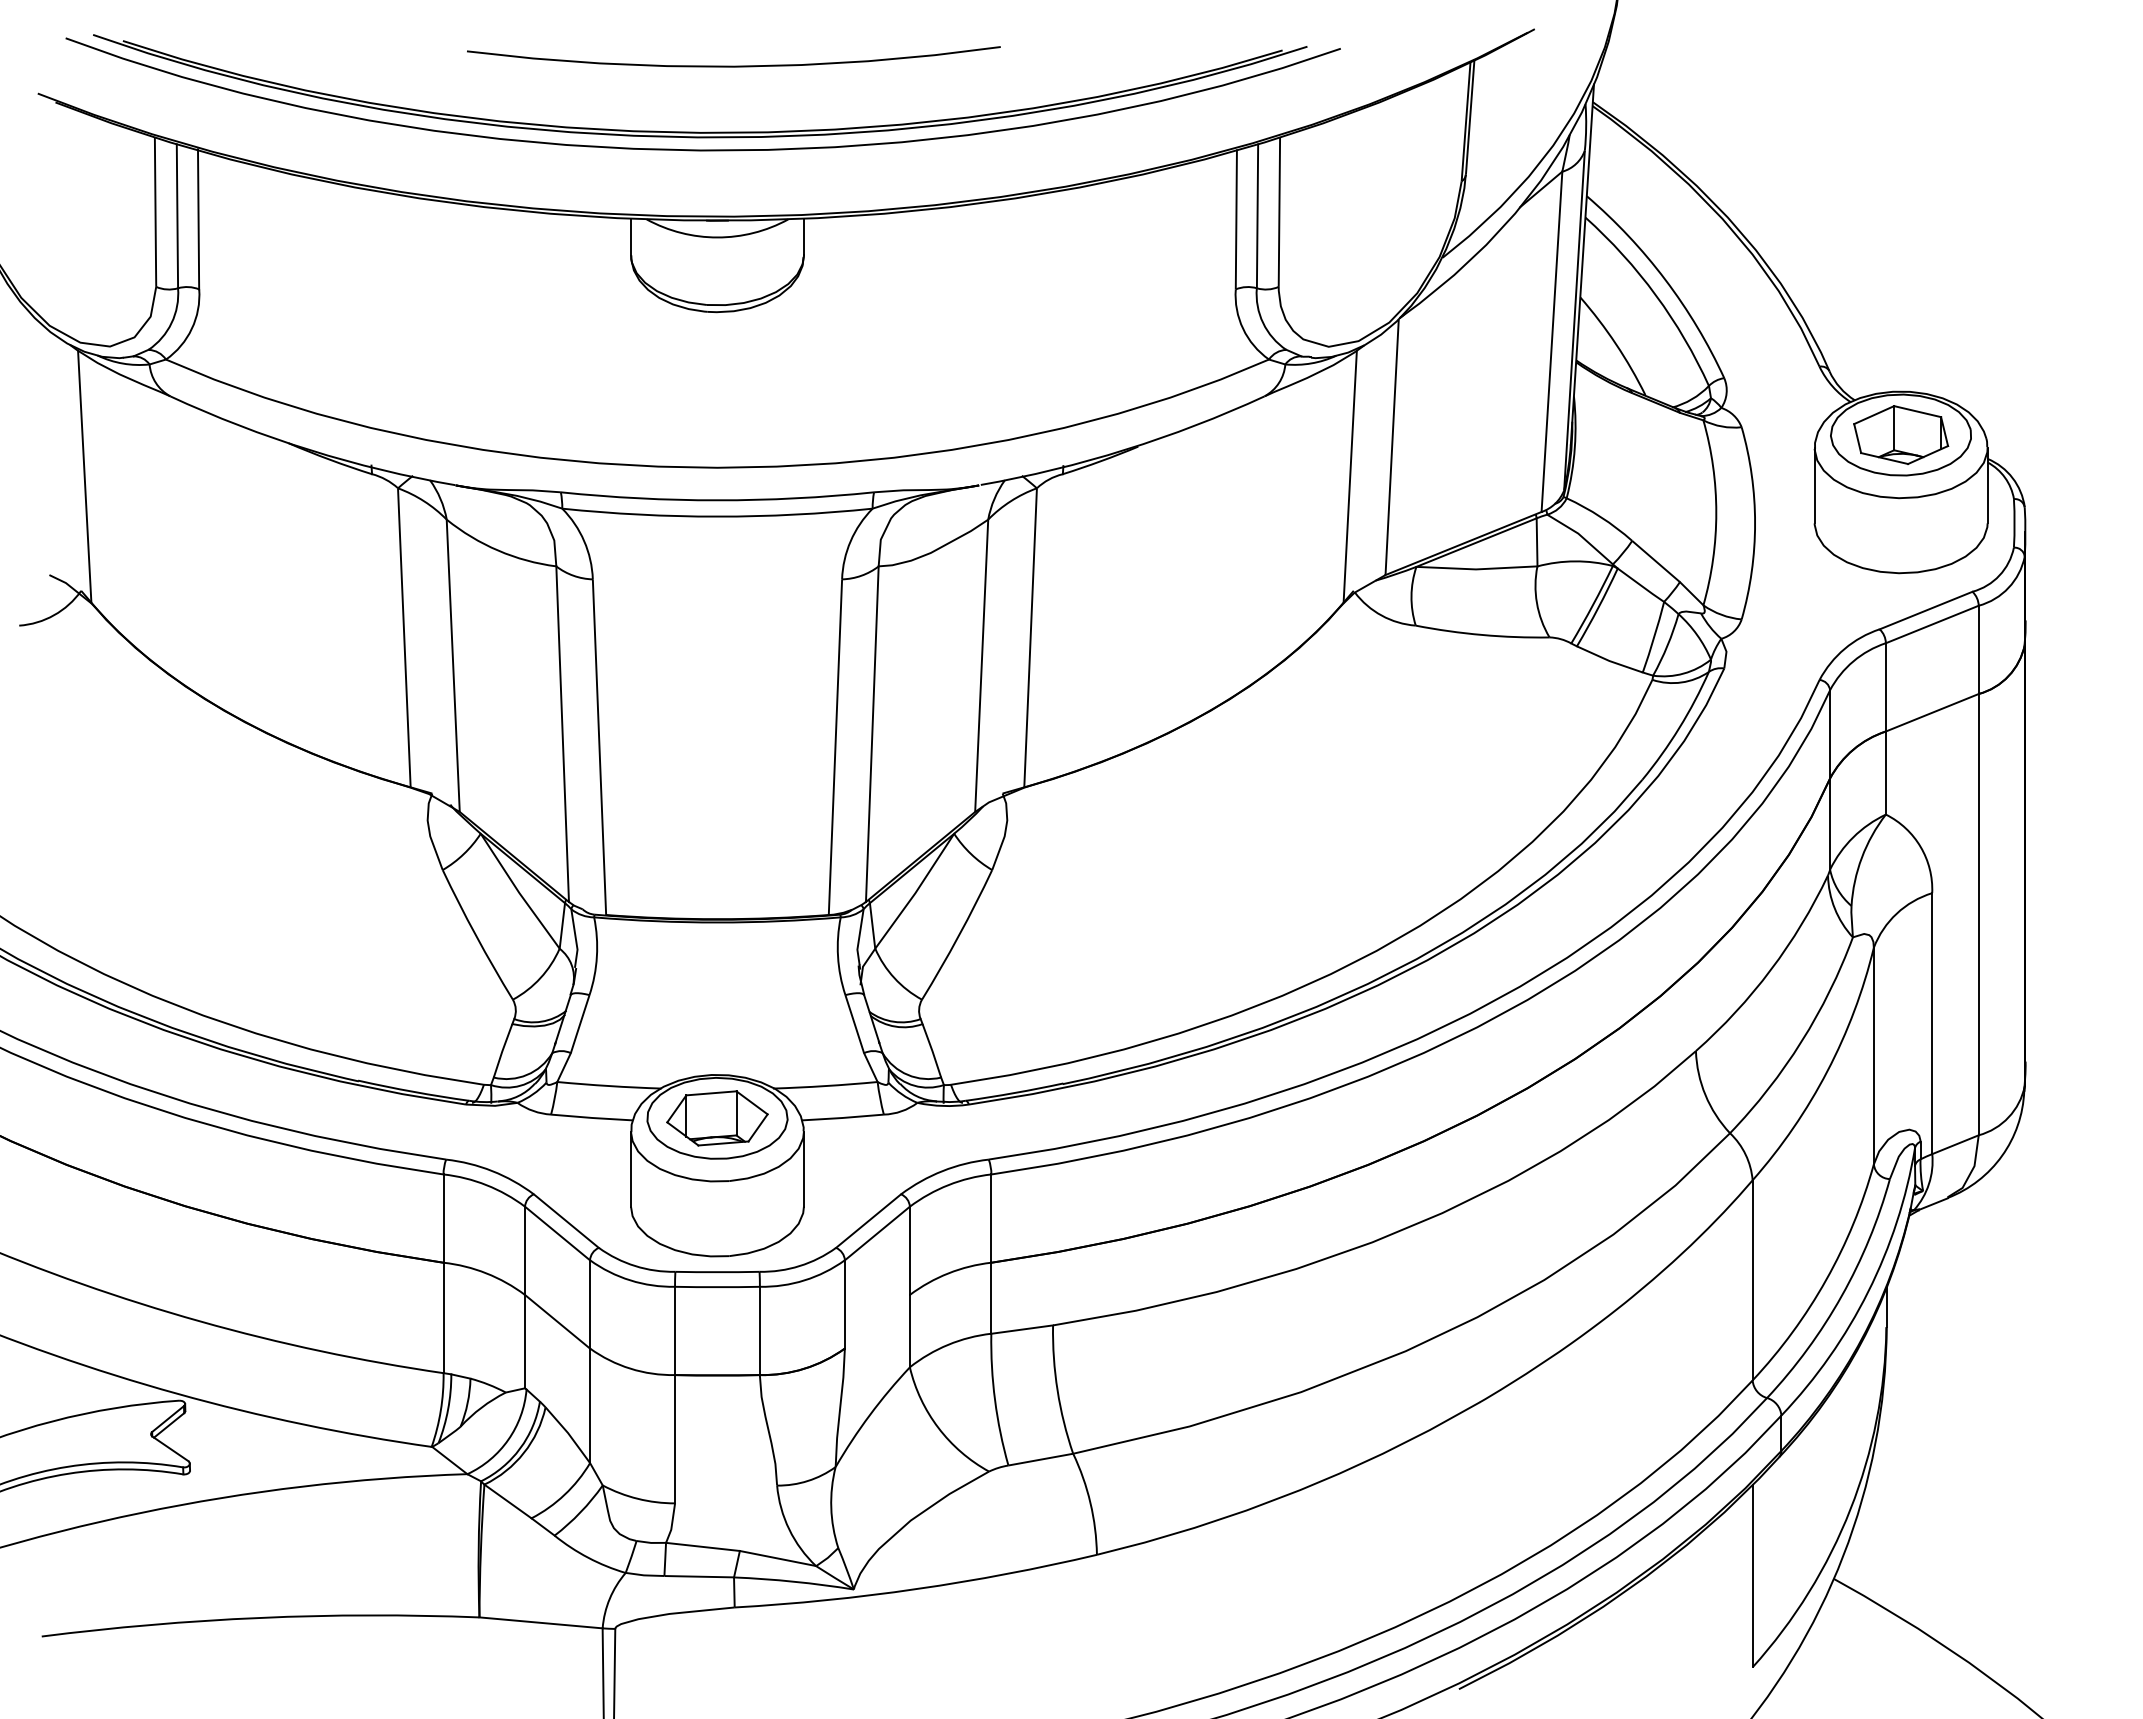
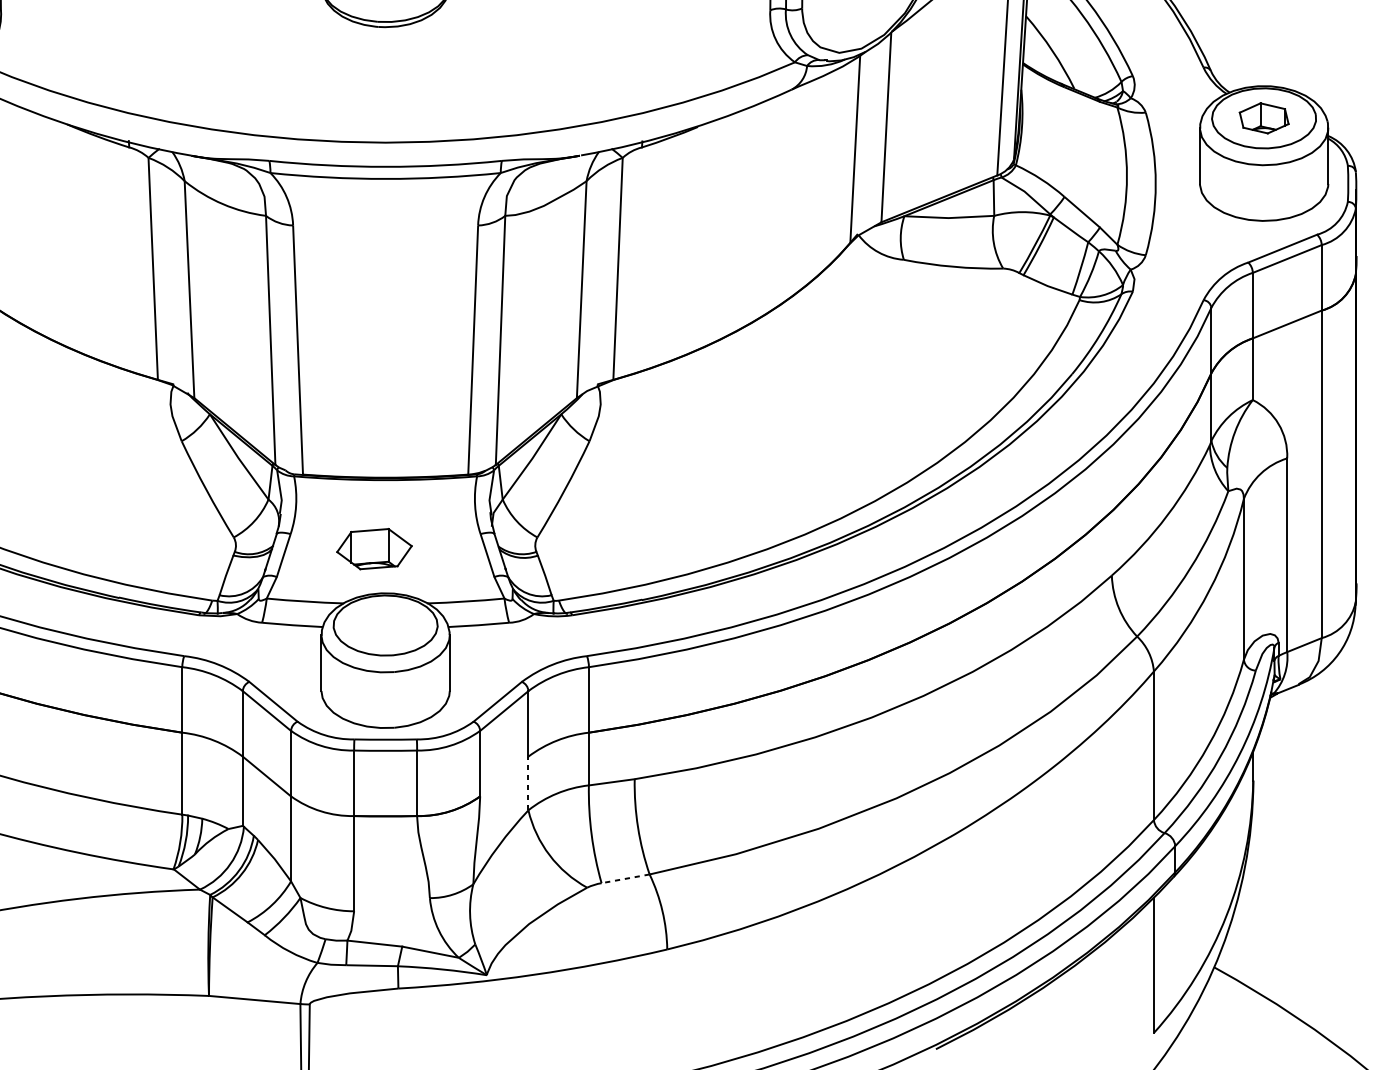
part: (1901, 434) -> (1264, 117), size x0.7
part: (717, 1118) -> (374, 549), moved
line: (909, 1330) -> (528, 782), solid -> dashed
line: (1040, 1459) -> (625, 878), solid -> dashed

